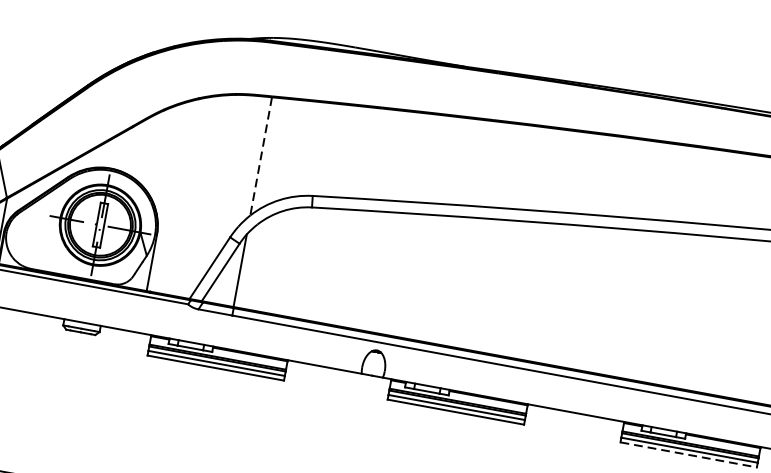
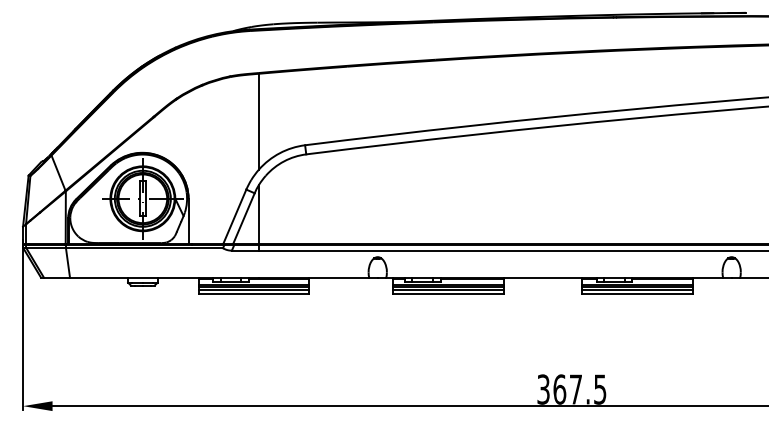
line: (261, 156) -> (259, 121), dashed -> solid
line: (688, 455) -> (637, 294), dashed -> solid

